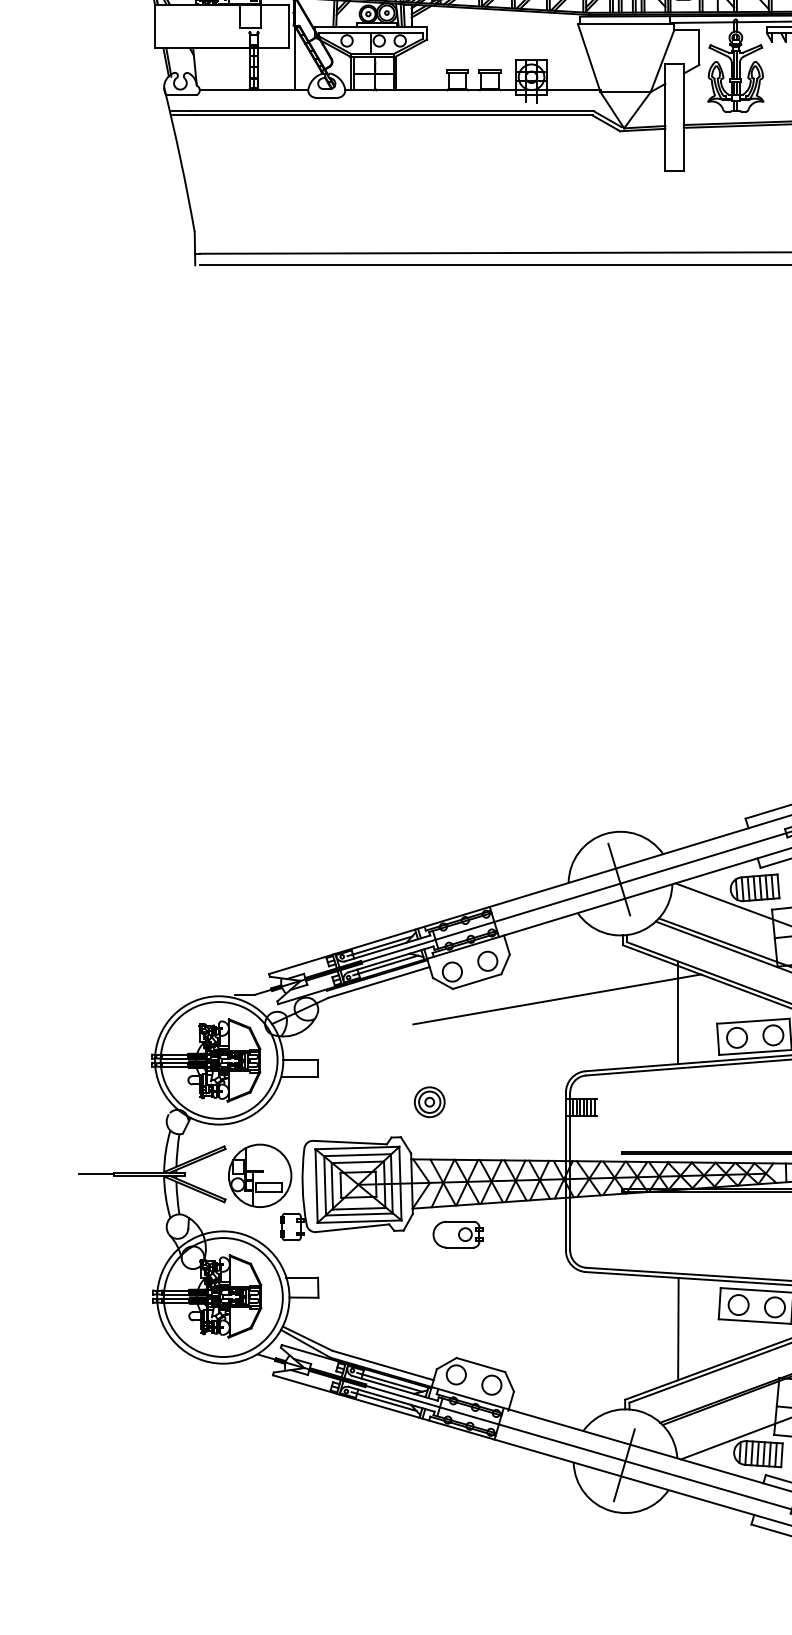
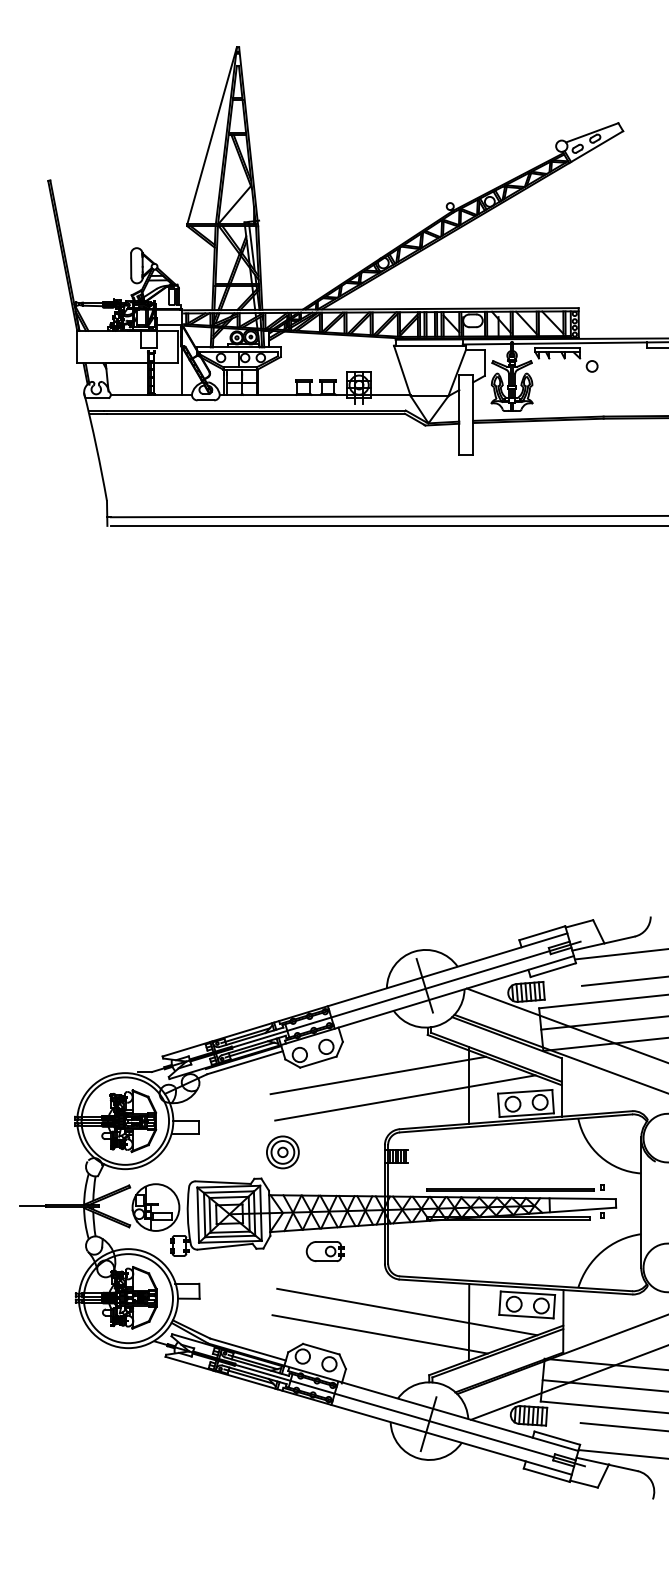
line: (593, 1028) -> (405, 1097), added
part: (429, 1102) -> (282, 1152), size x1.43
part: (457, 1234) -> (324, 1251), moved
line: (596, 1314) -> (407, 1311), added
line: (558, 1345) -> (379, 1334), added

